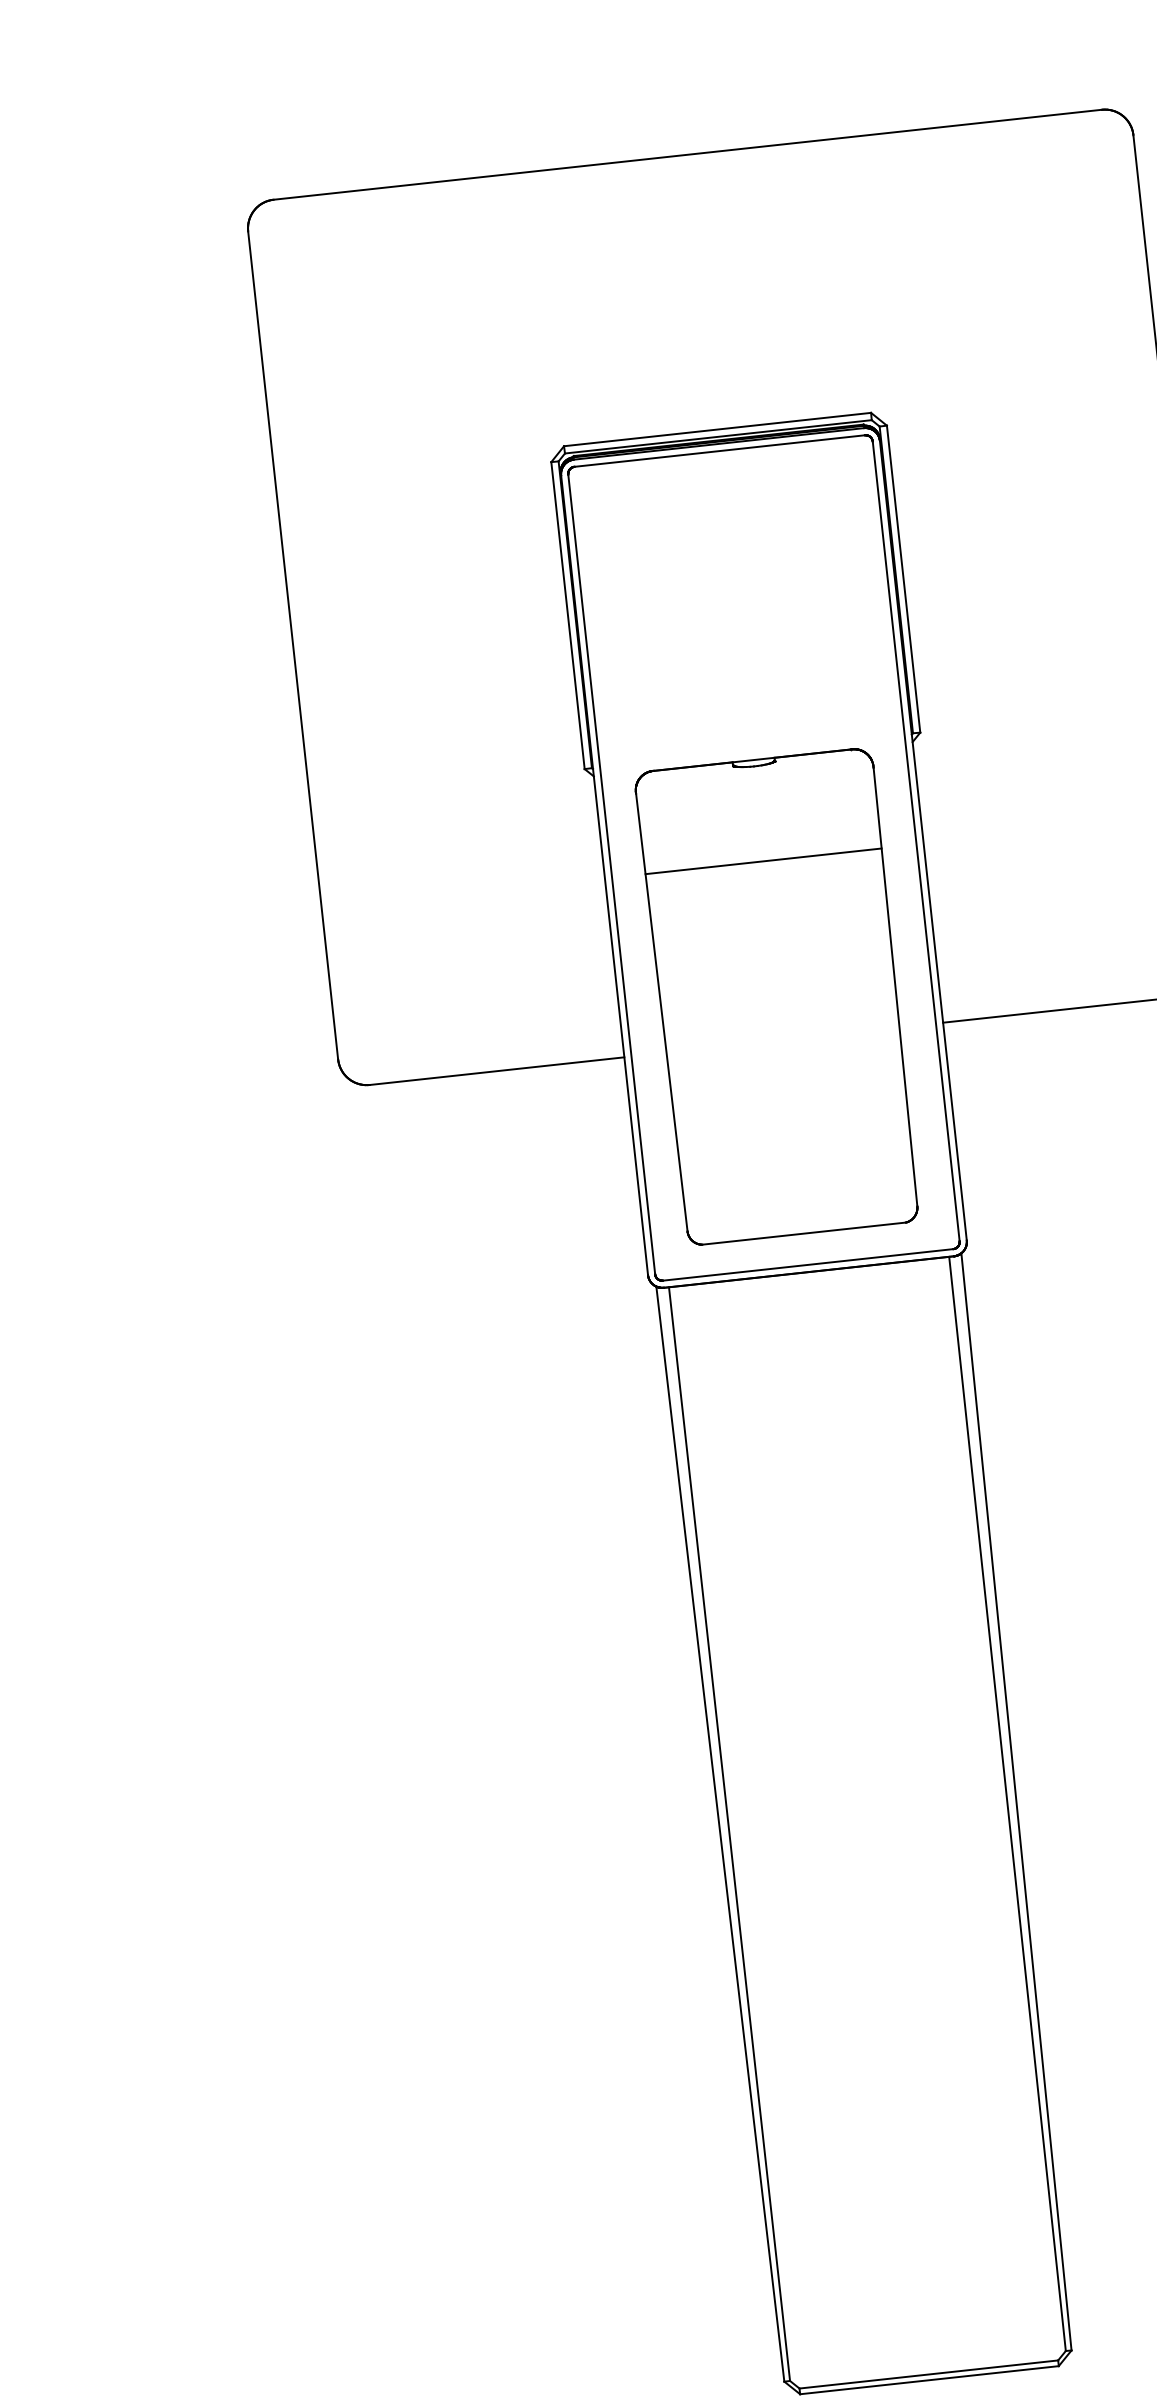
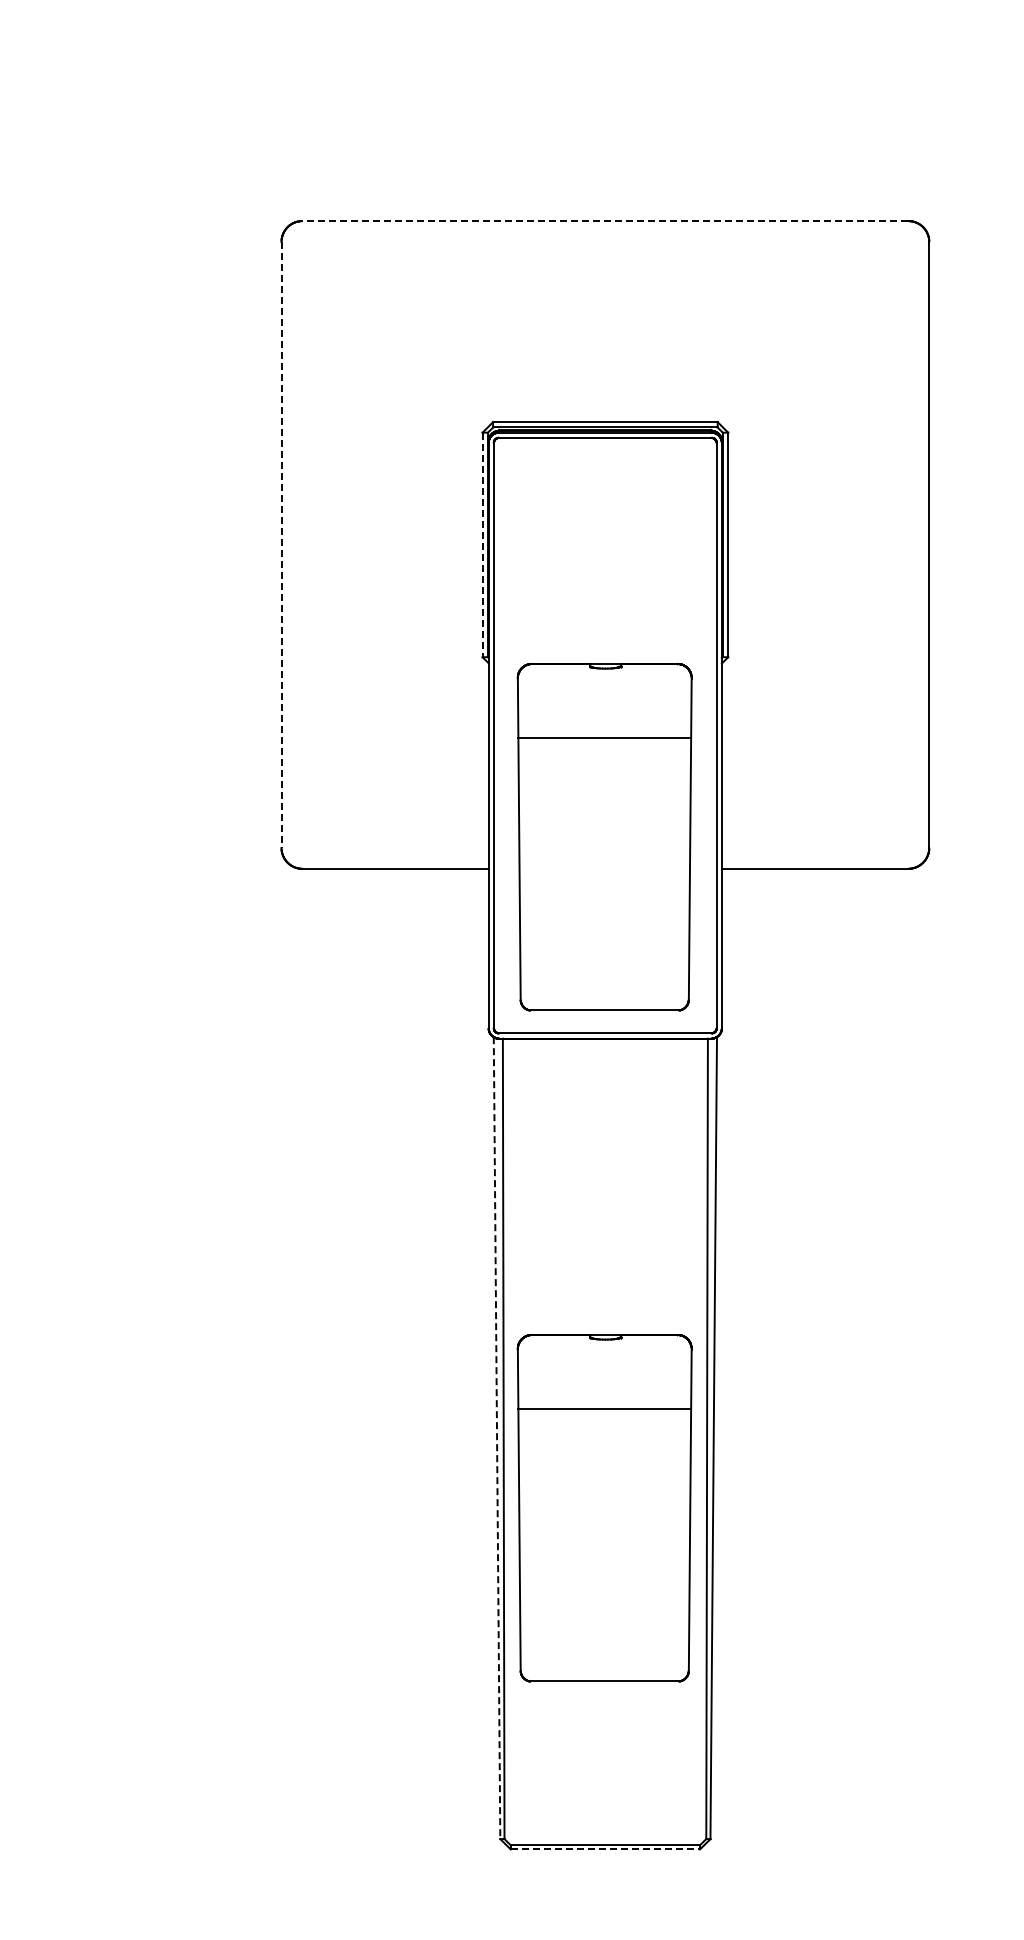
line: (687, 155) -> (605, 221), solid -> dashed
line: (567, 616) -> (482, 545), solid -> dashed
line: (293, 644) -> (281, 544), solid -> dashed
line: (721, 1834) -> (497, 1438), solid -> dashed
part: (877, 1912) -> (604, 1507), added
line: (929, 2380) -> (605, 1849), solid -> dashed

